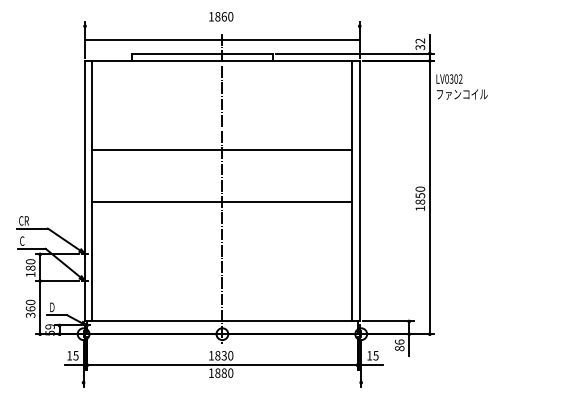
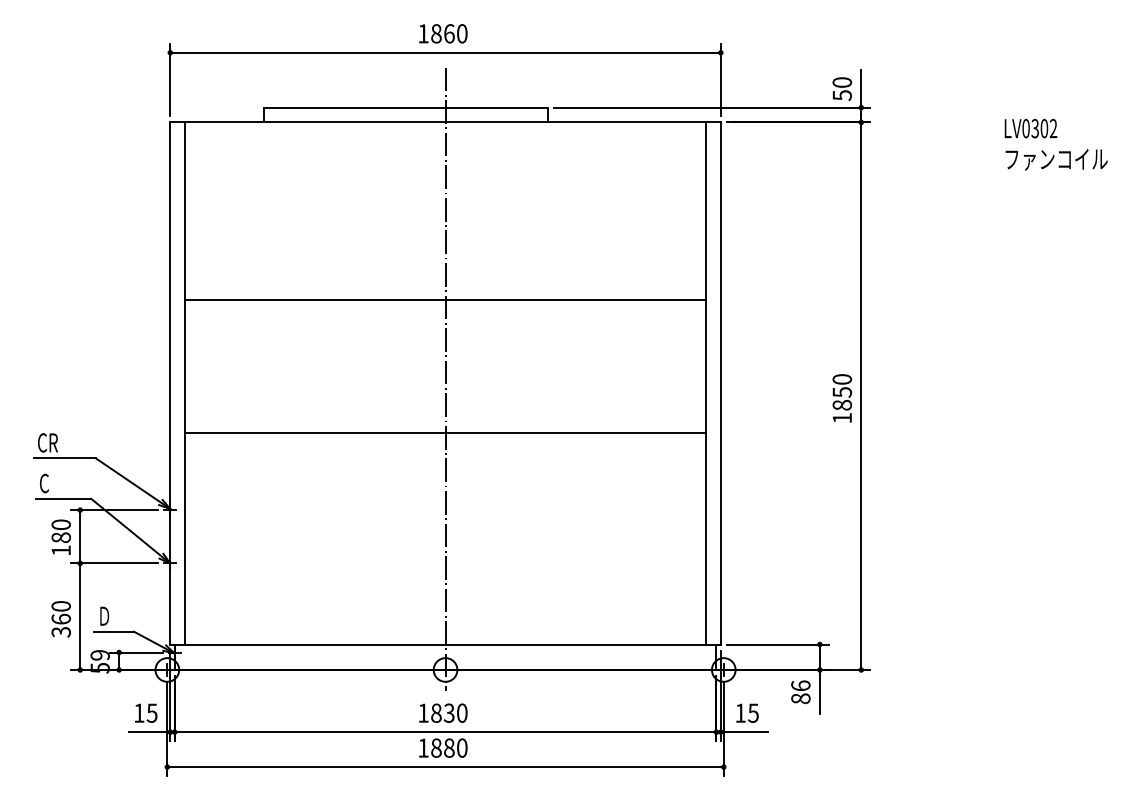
line: (222, 40) -> (445, 53), moved
text: (420, 43) -> (842, 87), 32 -> 50
text: (461, 86) -> (1055, 143), moved
line: (222, 202) -> (445, 434), moved
line: (221, 382) -> (443, 766), added

